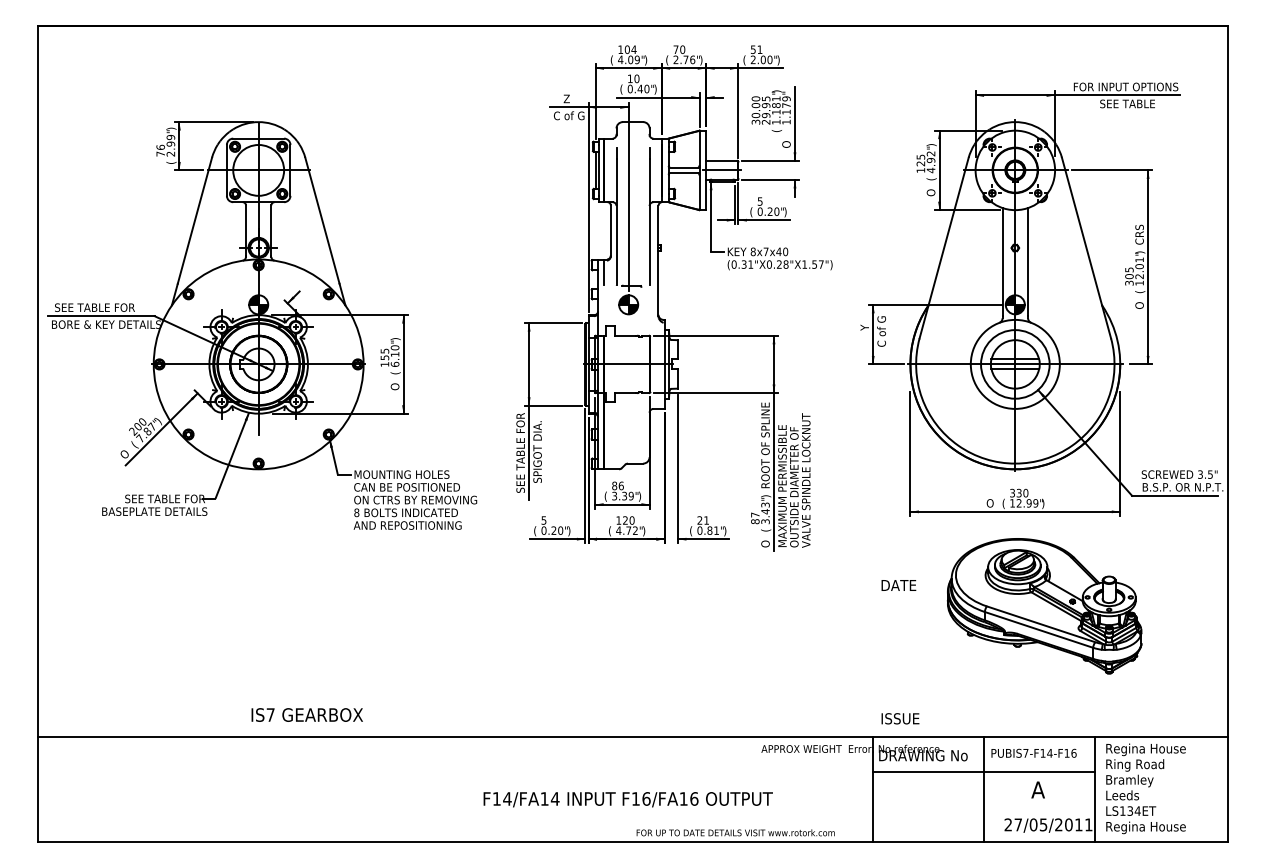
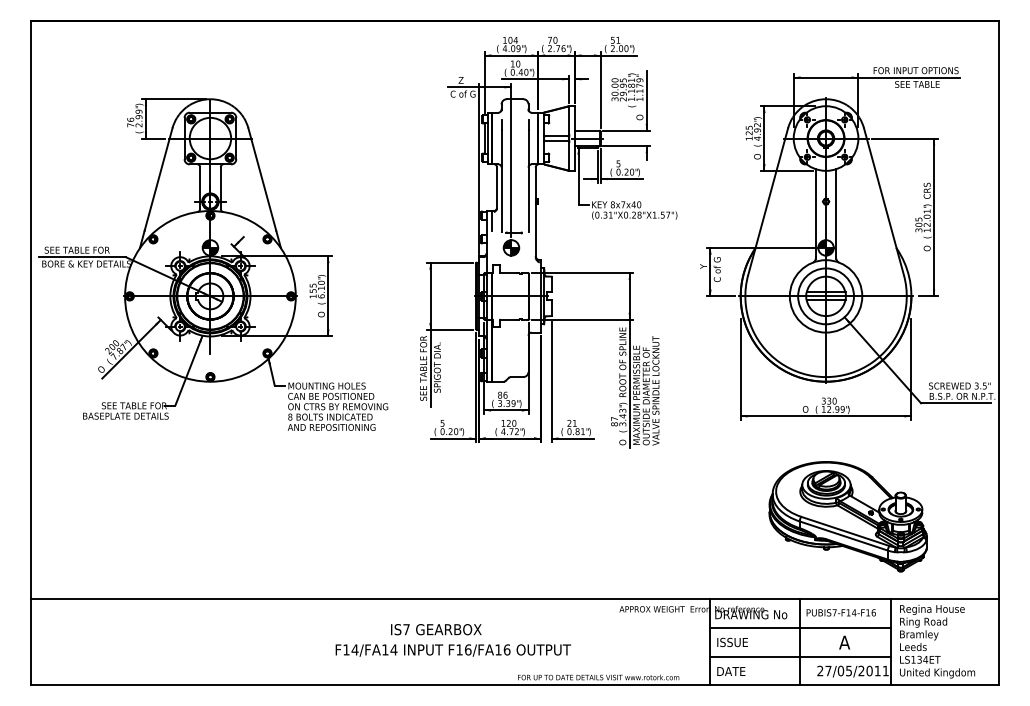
text: (898, 585) -> (731, 671), moved
part: (1044, 606) -> (848, 516), moved
text: (306, 714) -> (435, 629), moved
text: (900, 718) -> (732, 642), moved
text: (627, 799) -> (452, 650), moved
line: (983, 807) -> (800, 656), added
text: (1152, 827) -> (937, 673), Regina House -> United Kingdom

